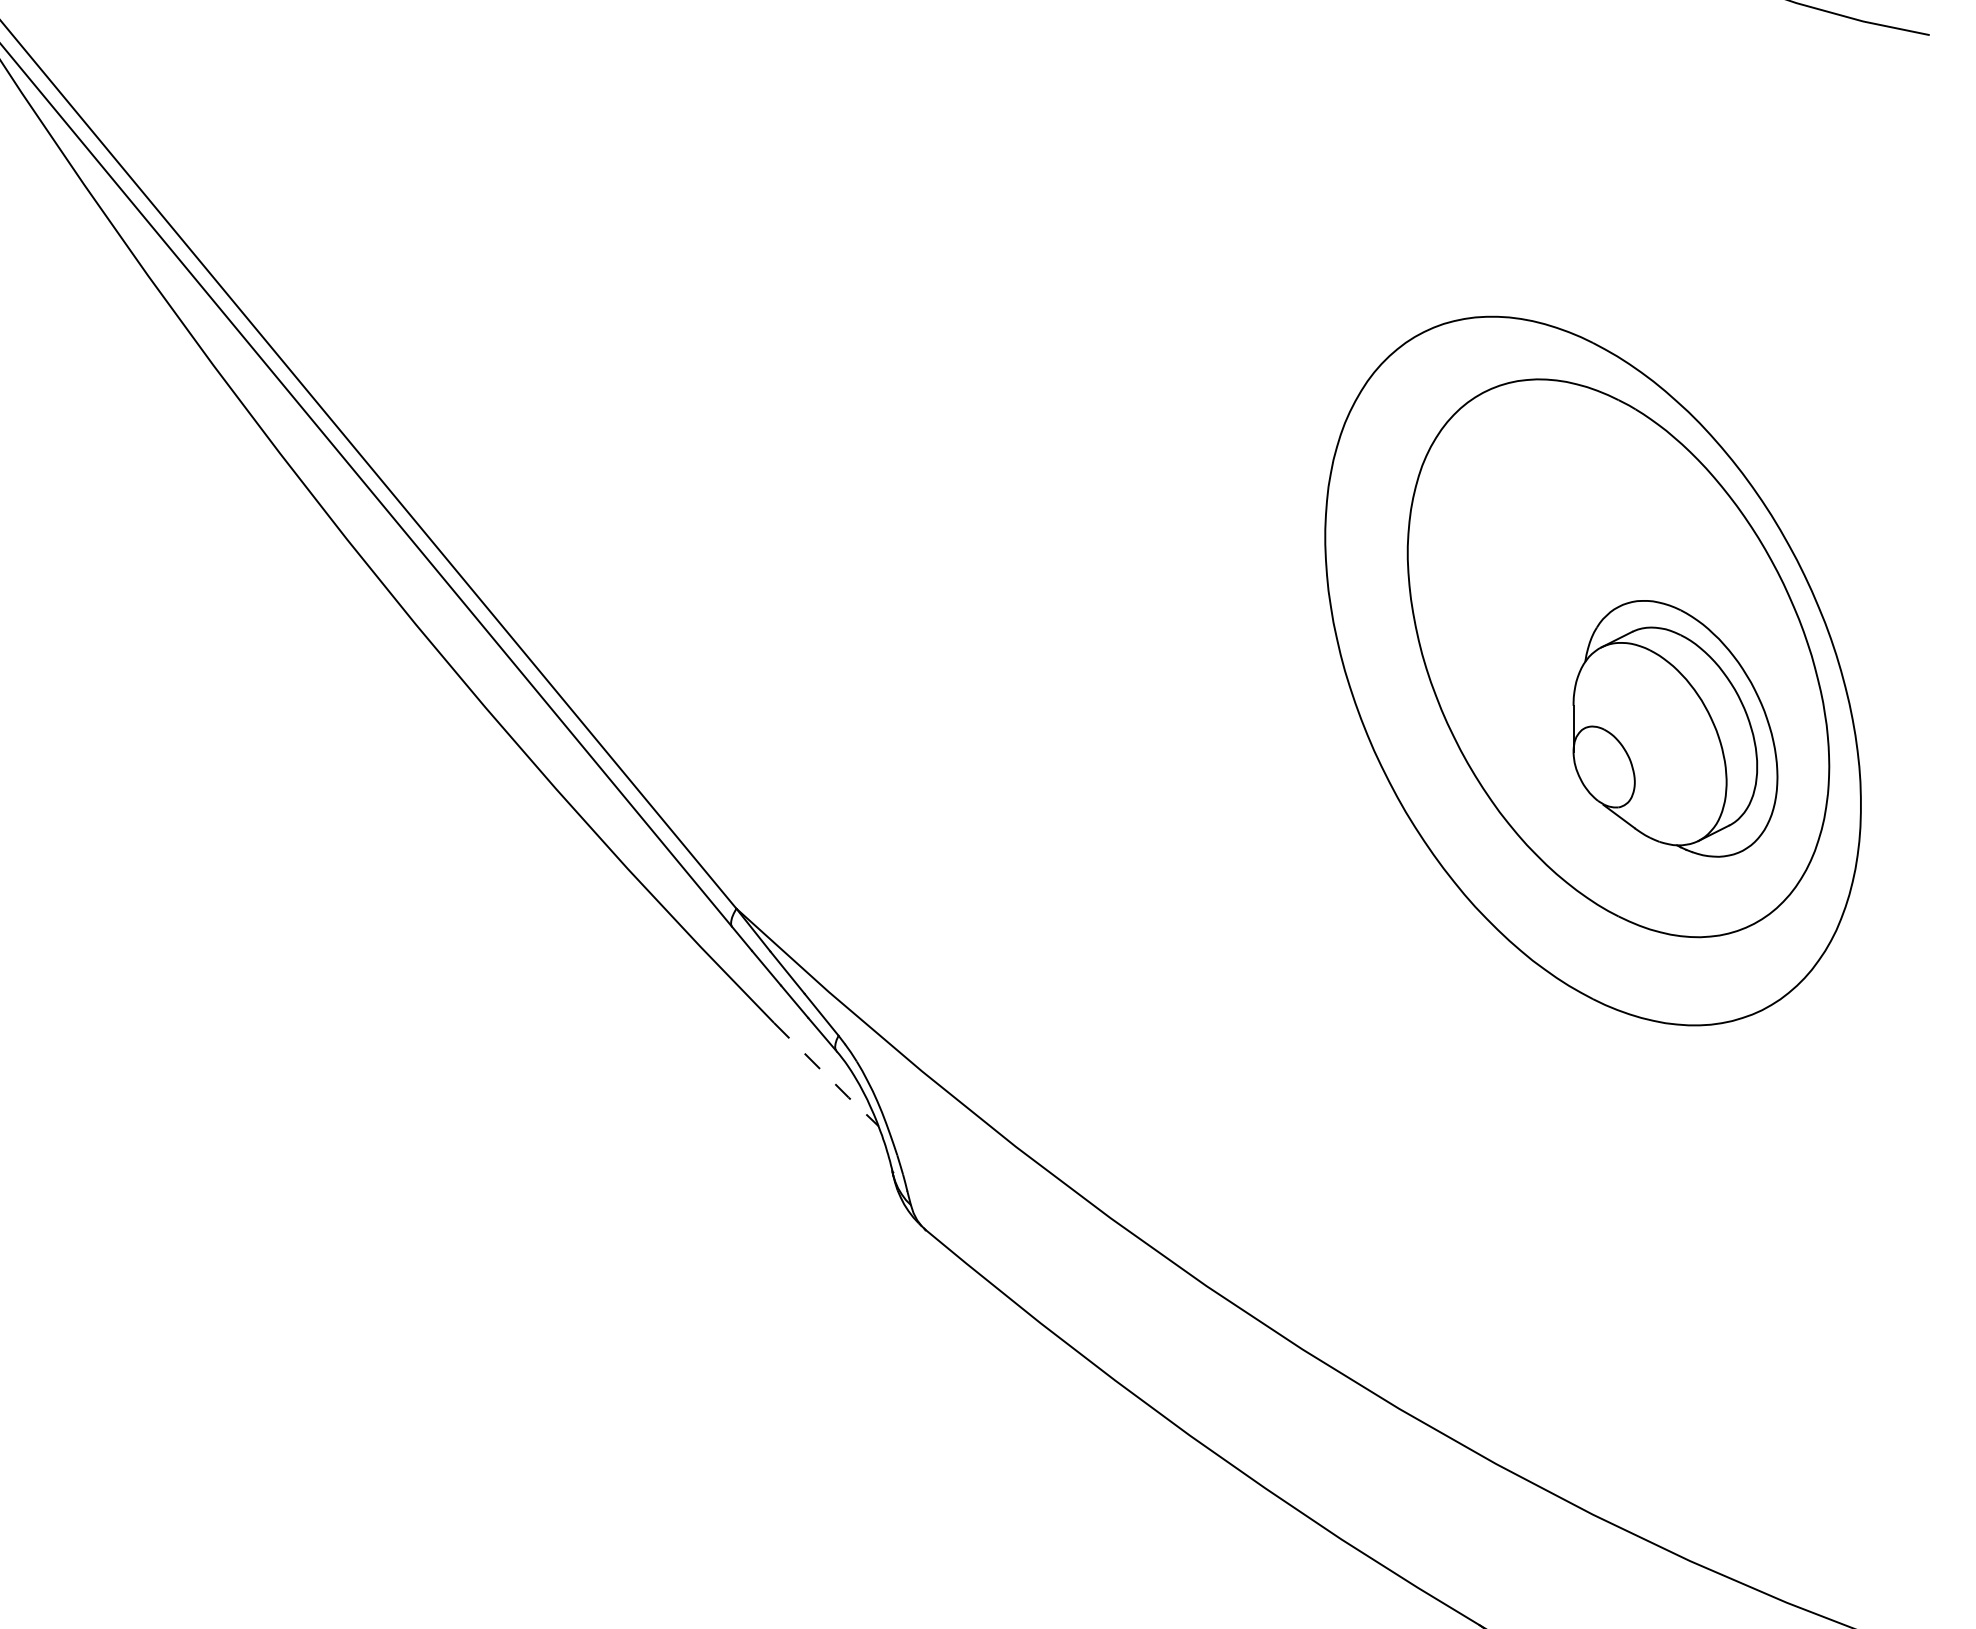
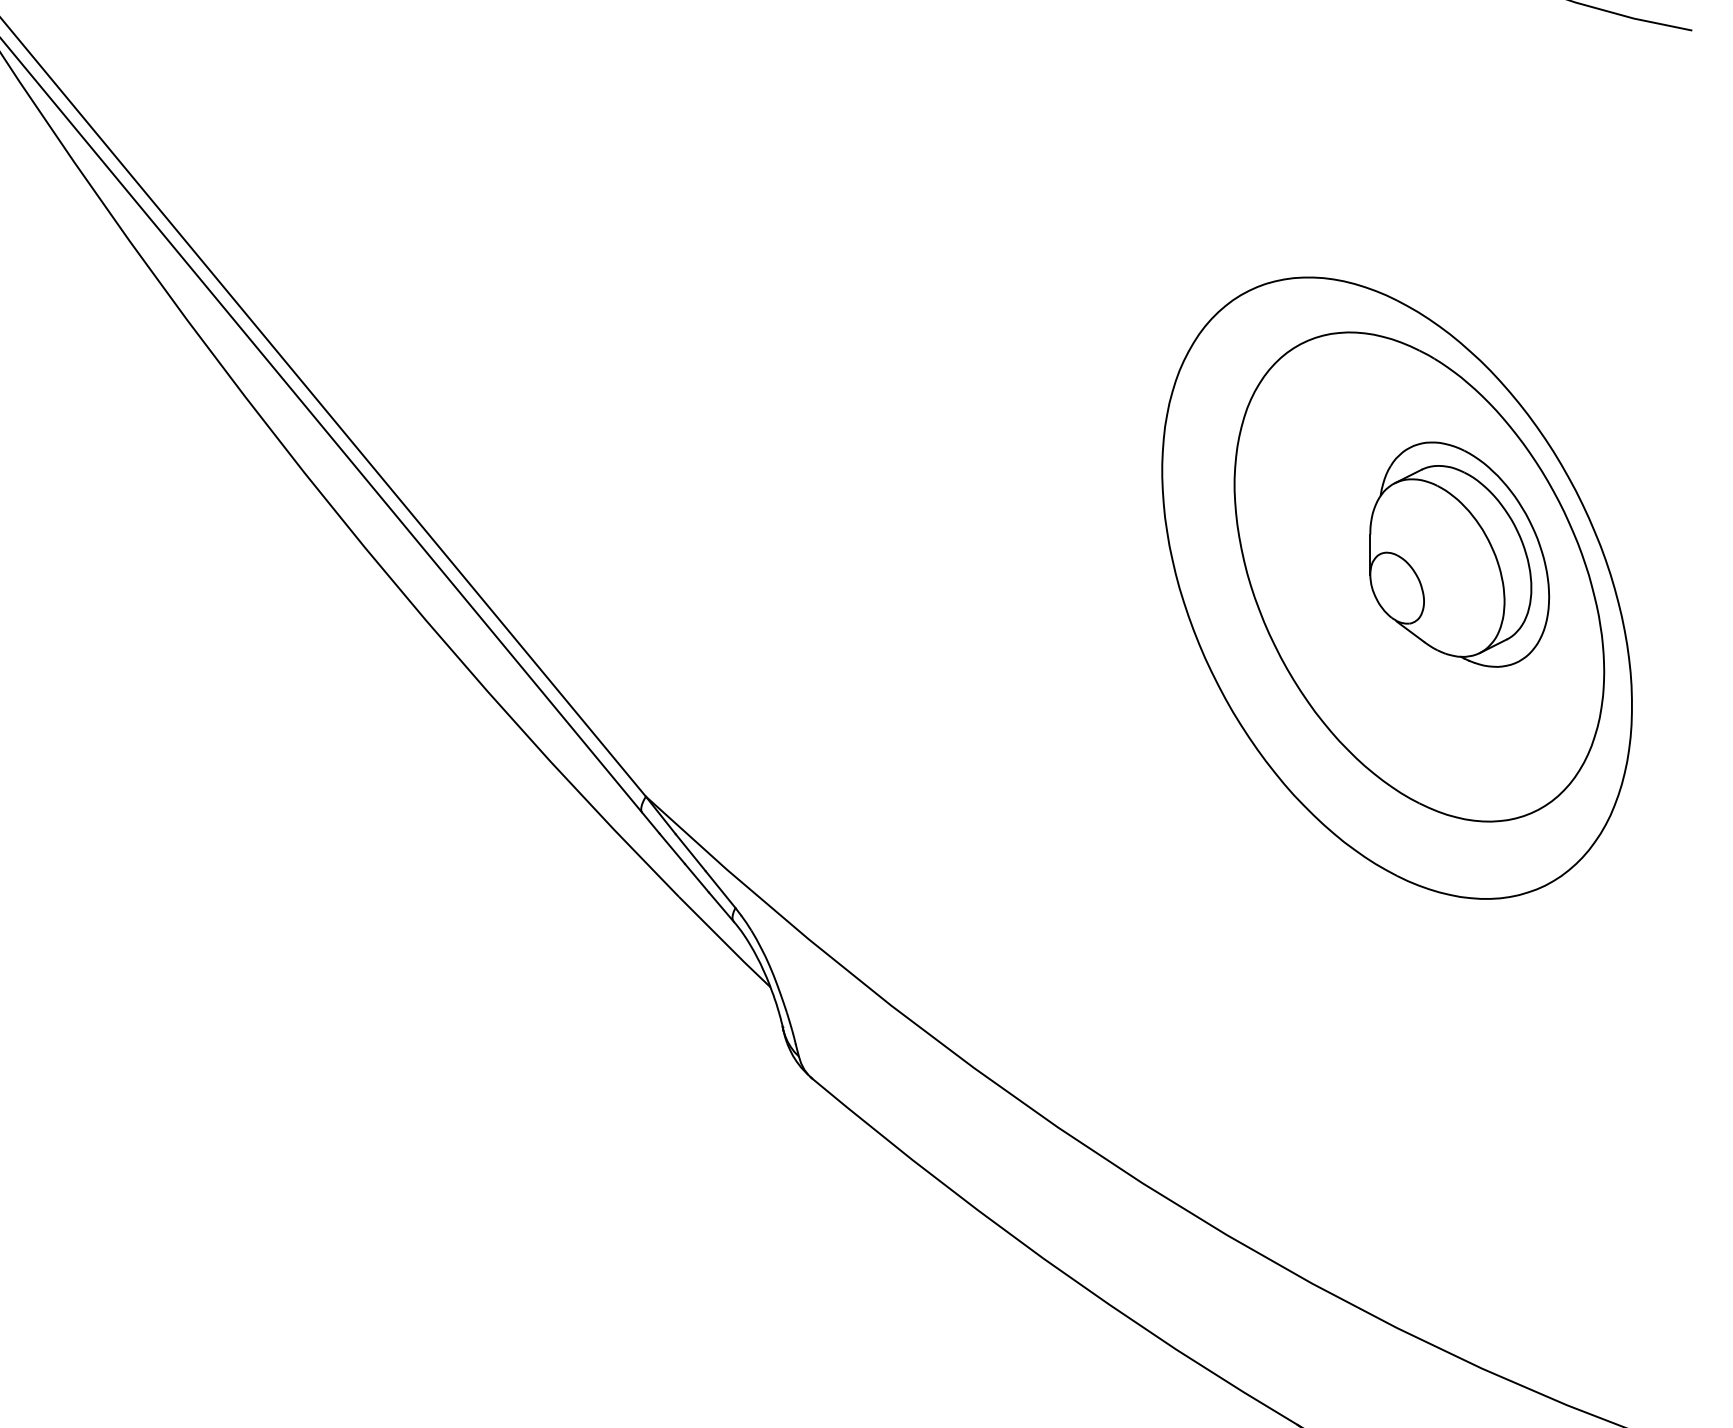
part: (1675, 728) -> (1459, 554), moved
line: (826, 1075) -> (724, 942), dashed -> solid

